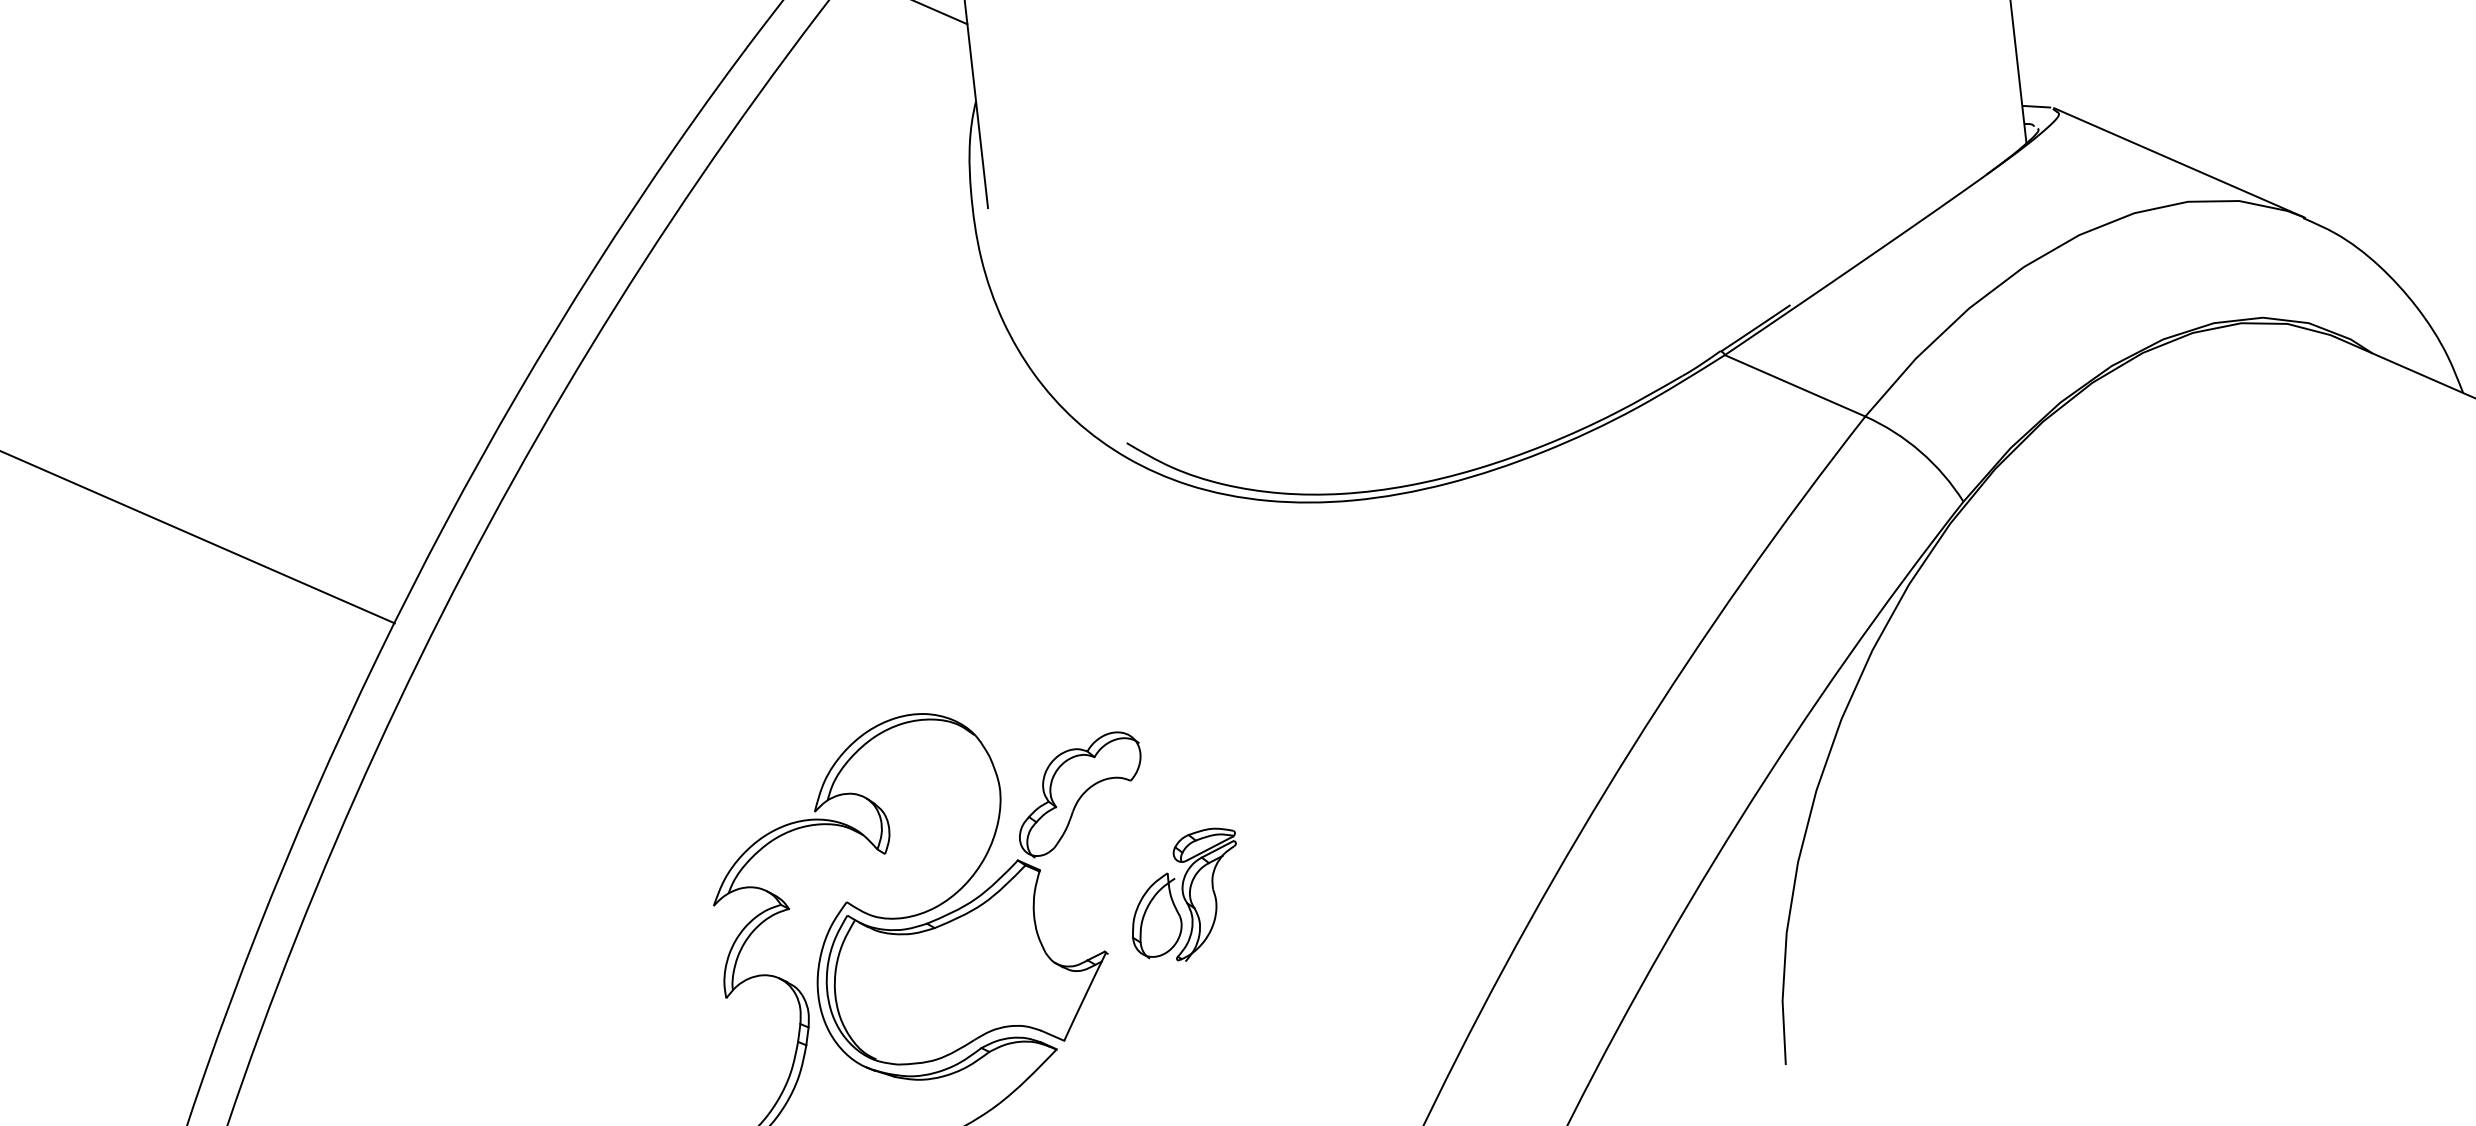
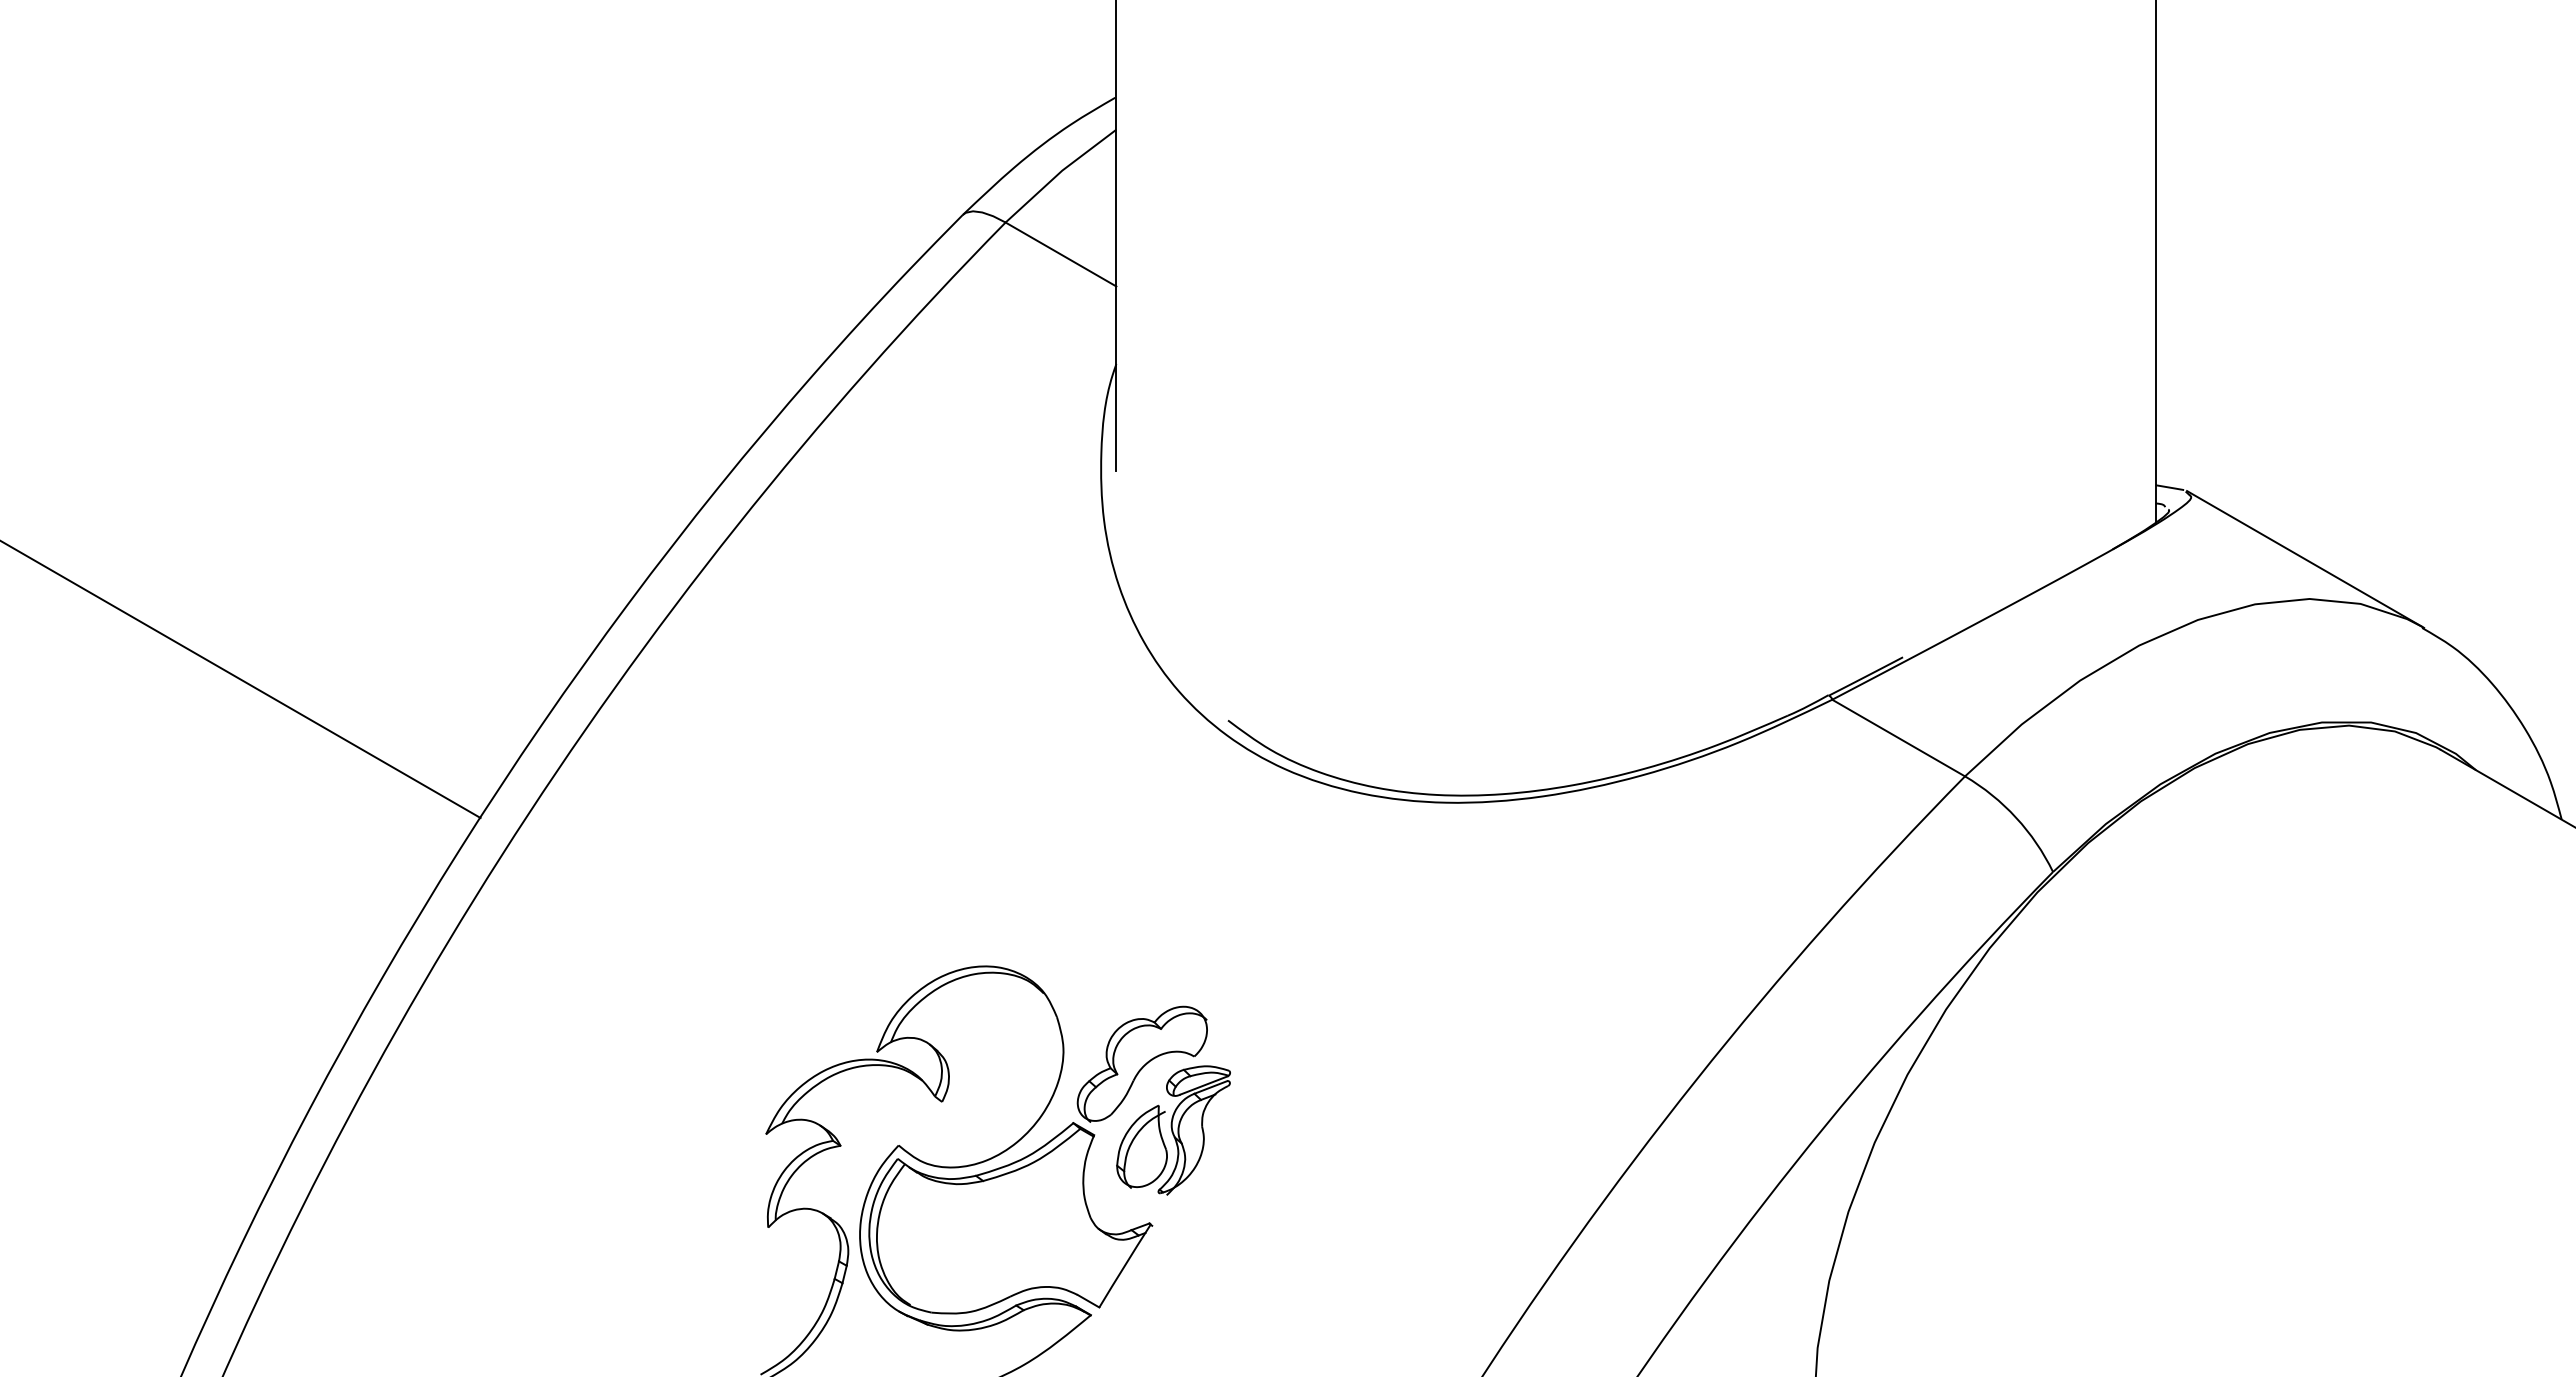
part: (1185, 896) -> (1173, 1130), moved

